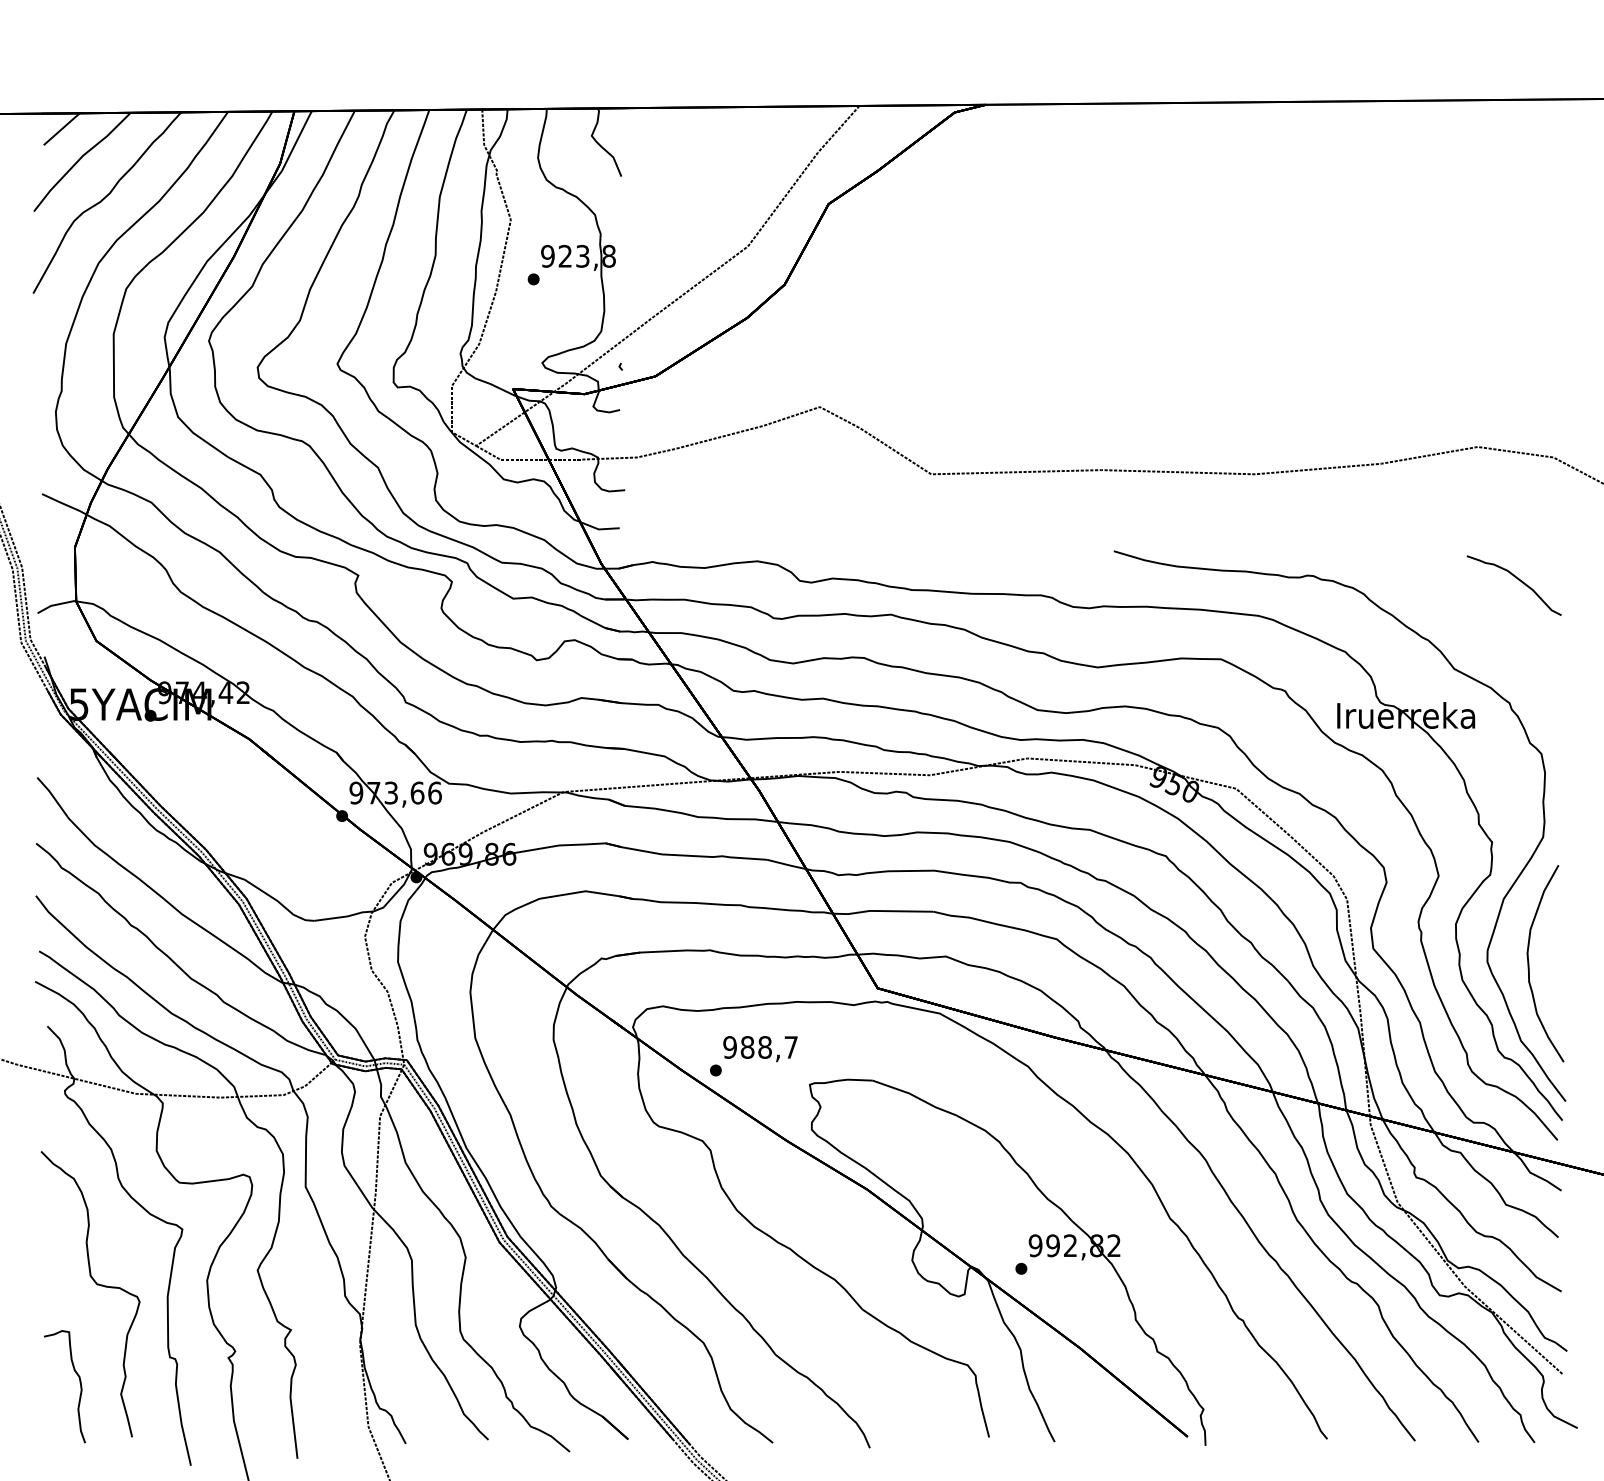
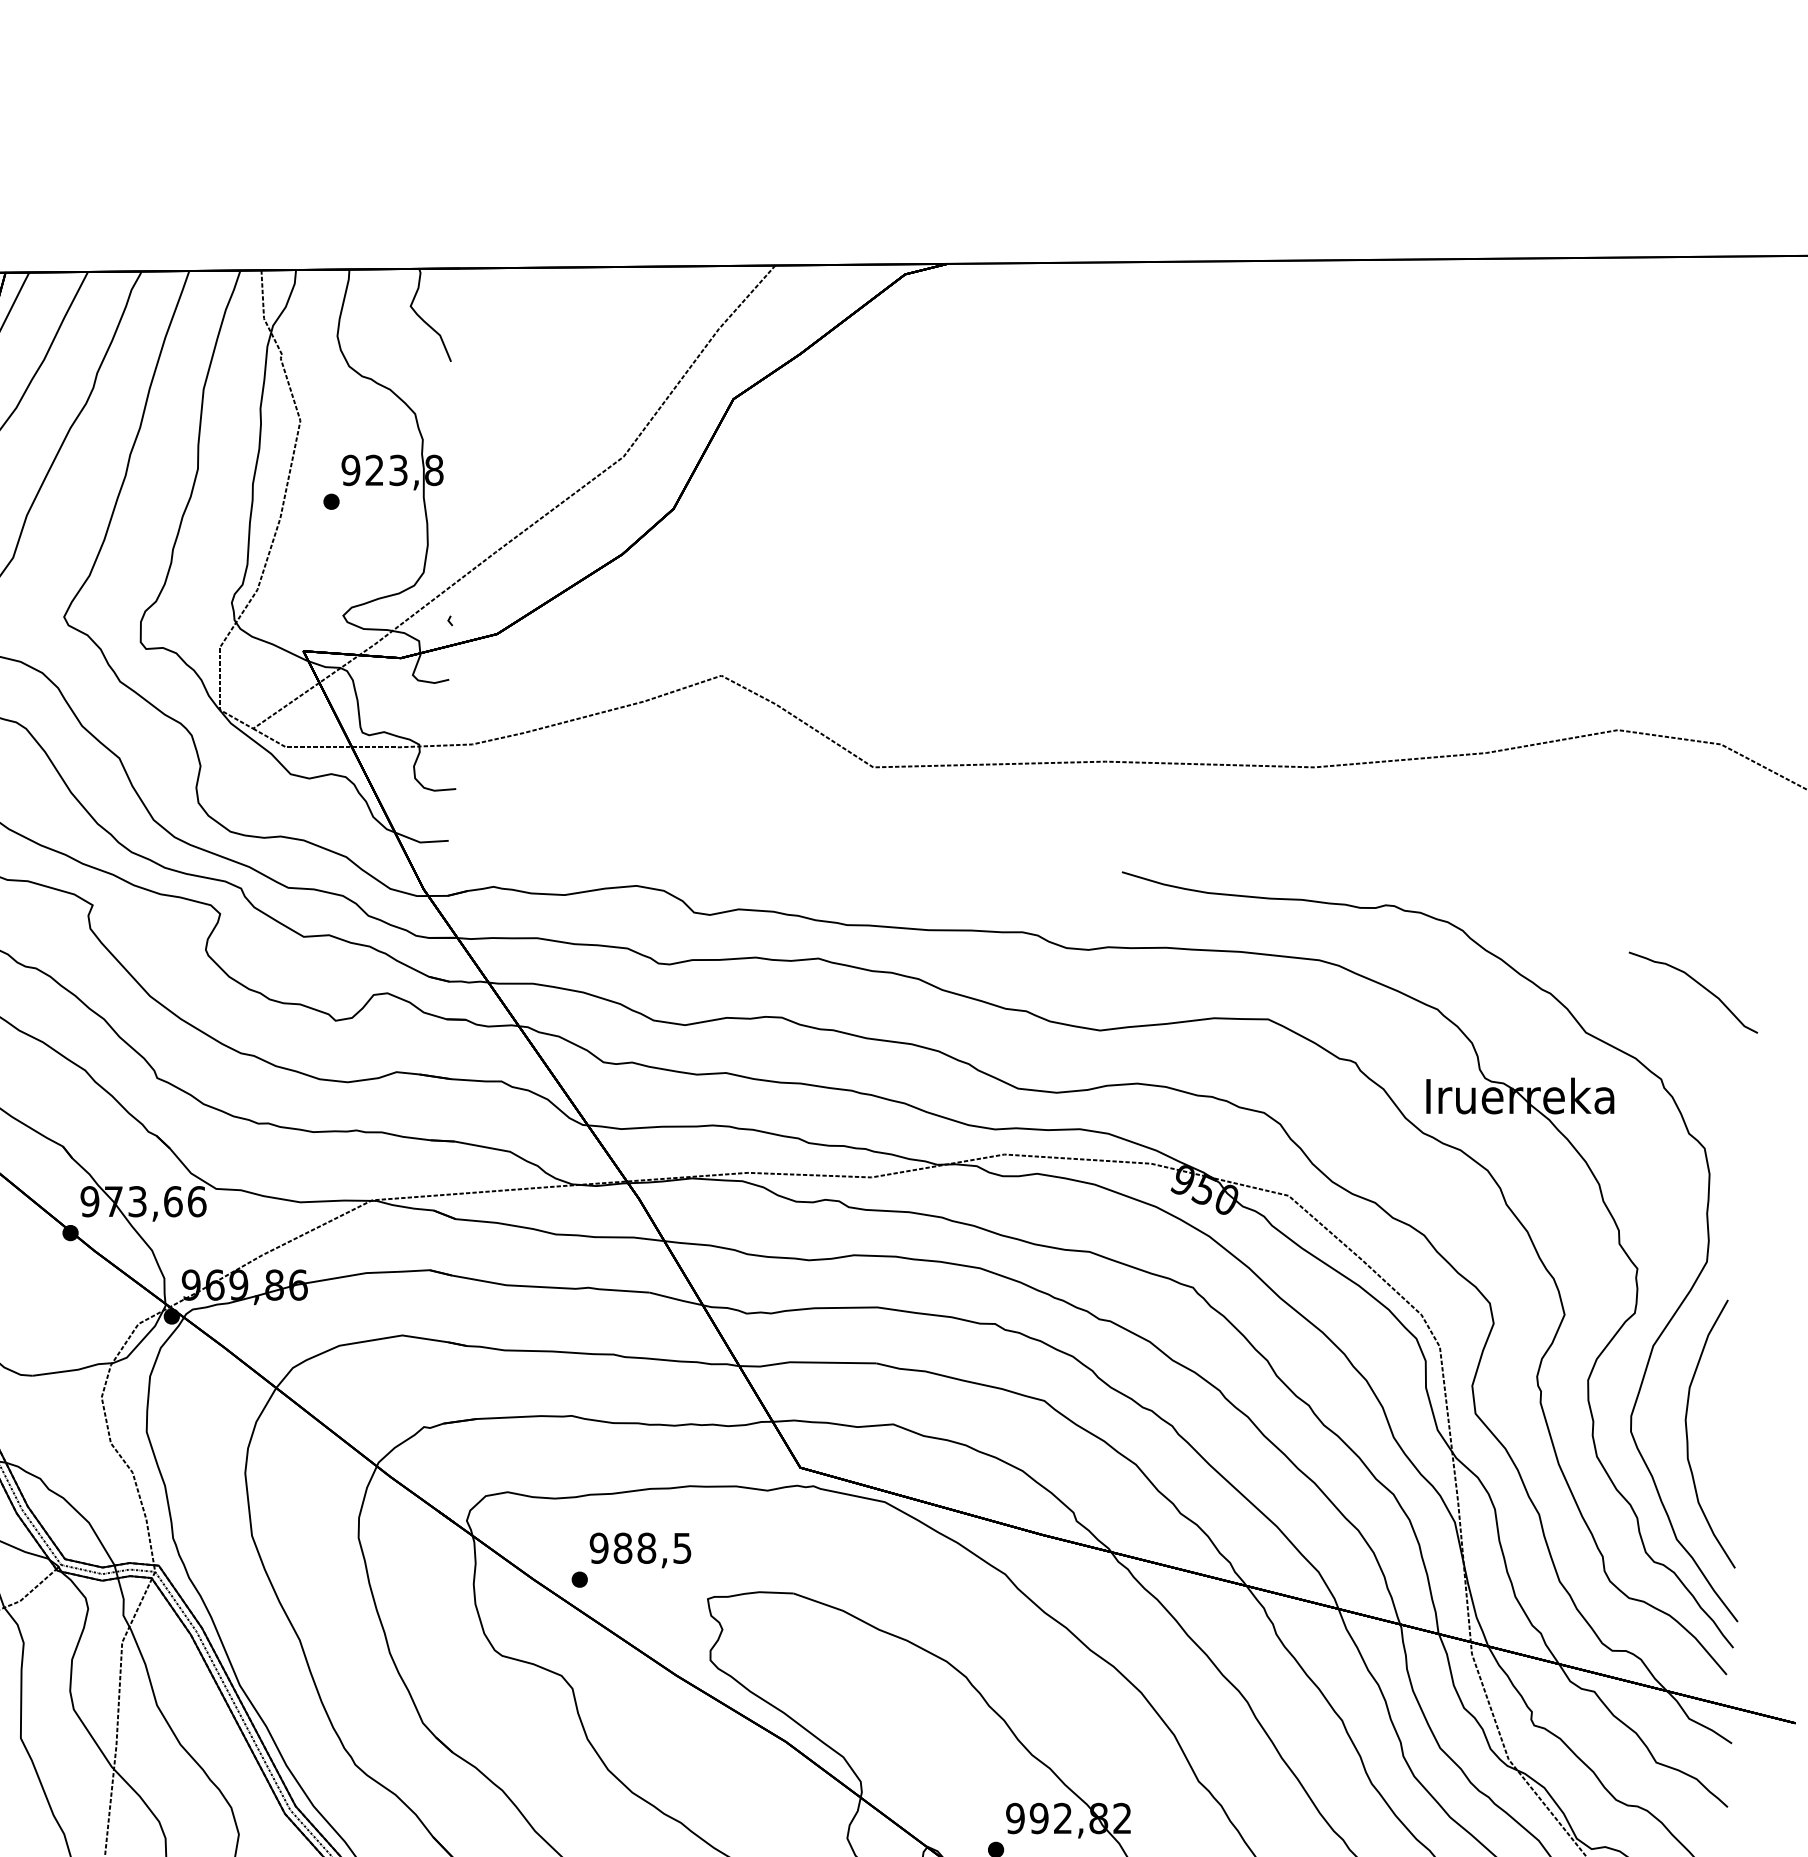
curve: (1518, 580) -> (1699, 985), moved
text: (790, 1047) -> (681, 1548), 988,7 -> 988,5

